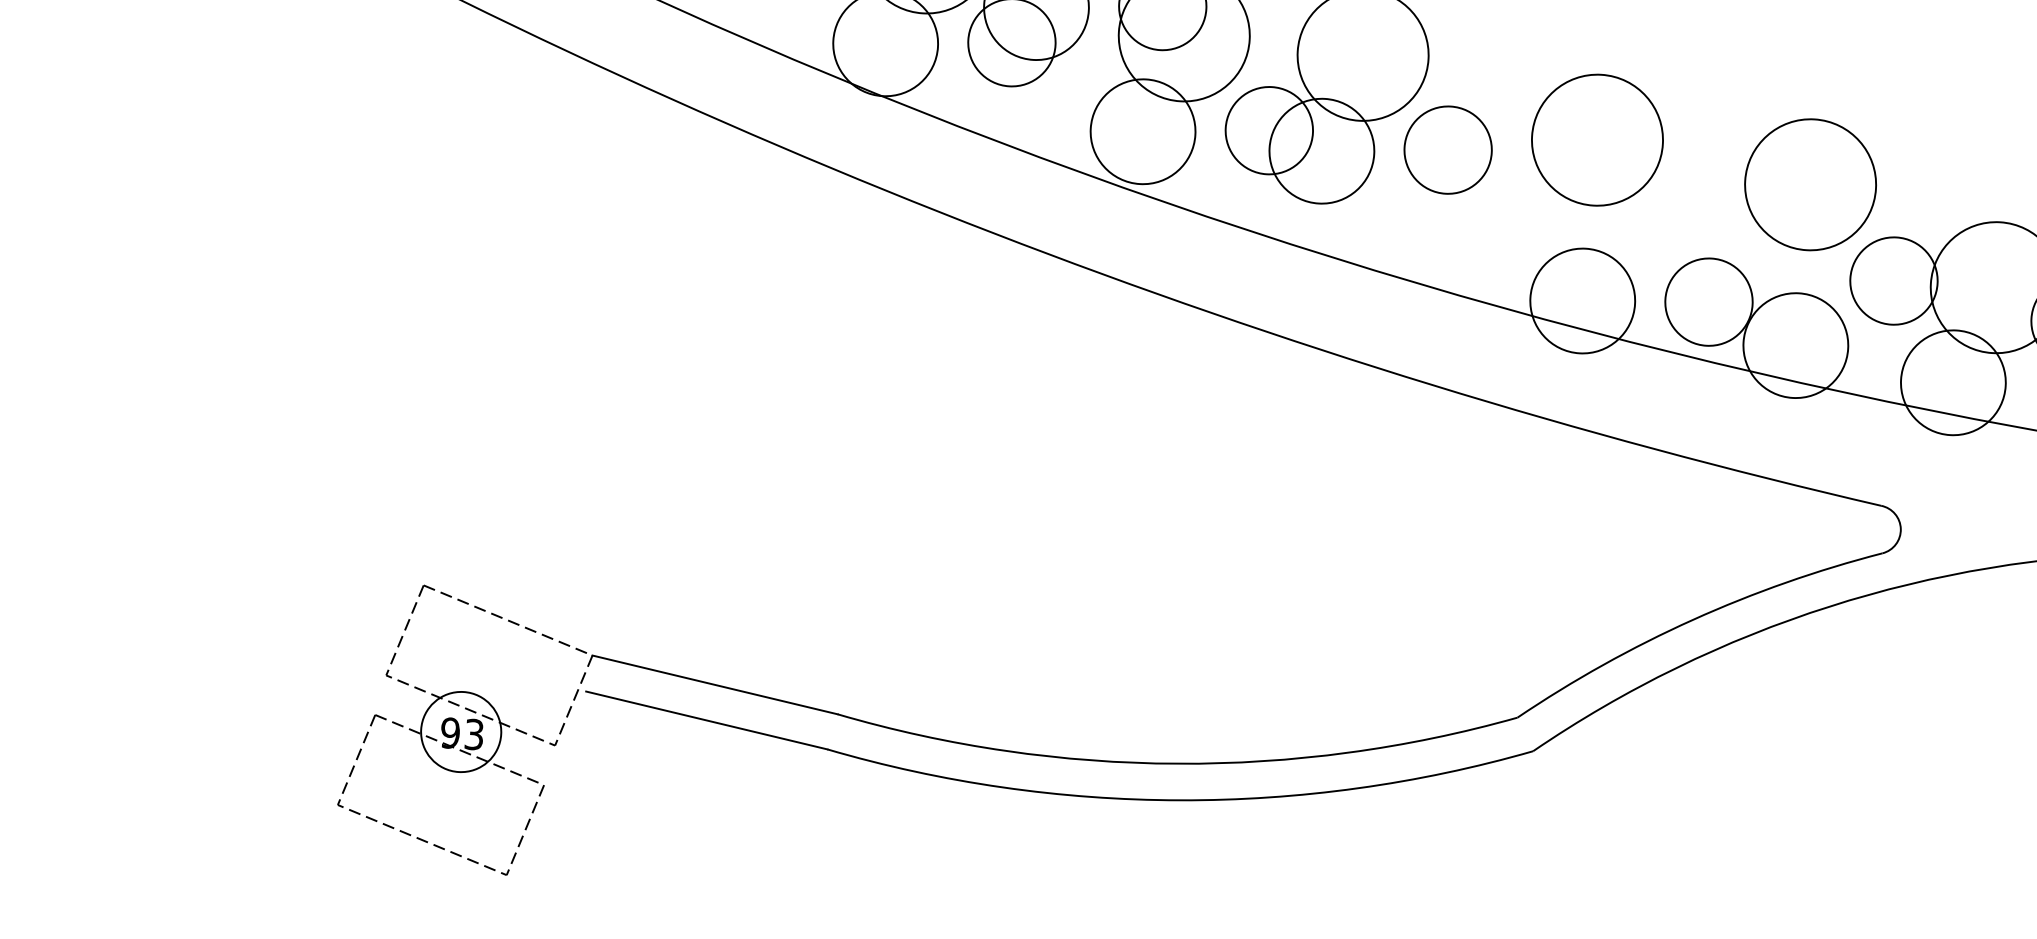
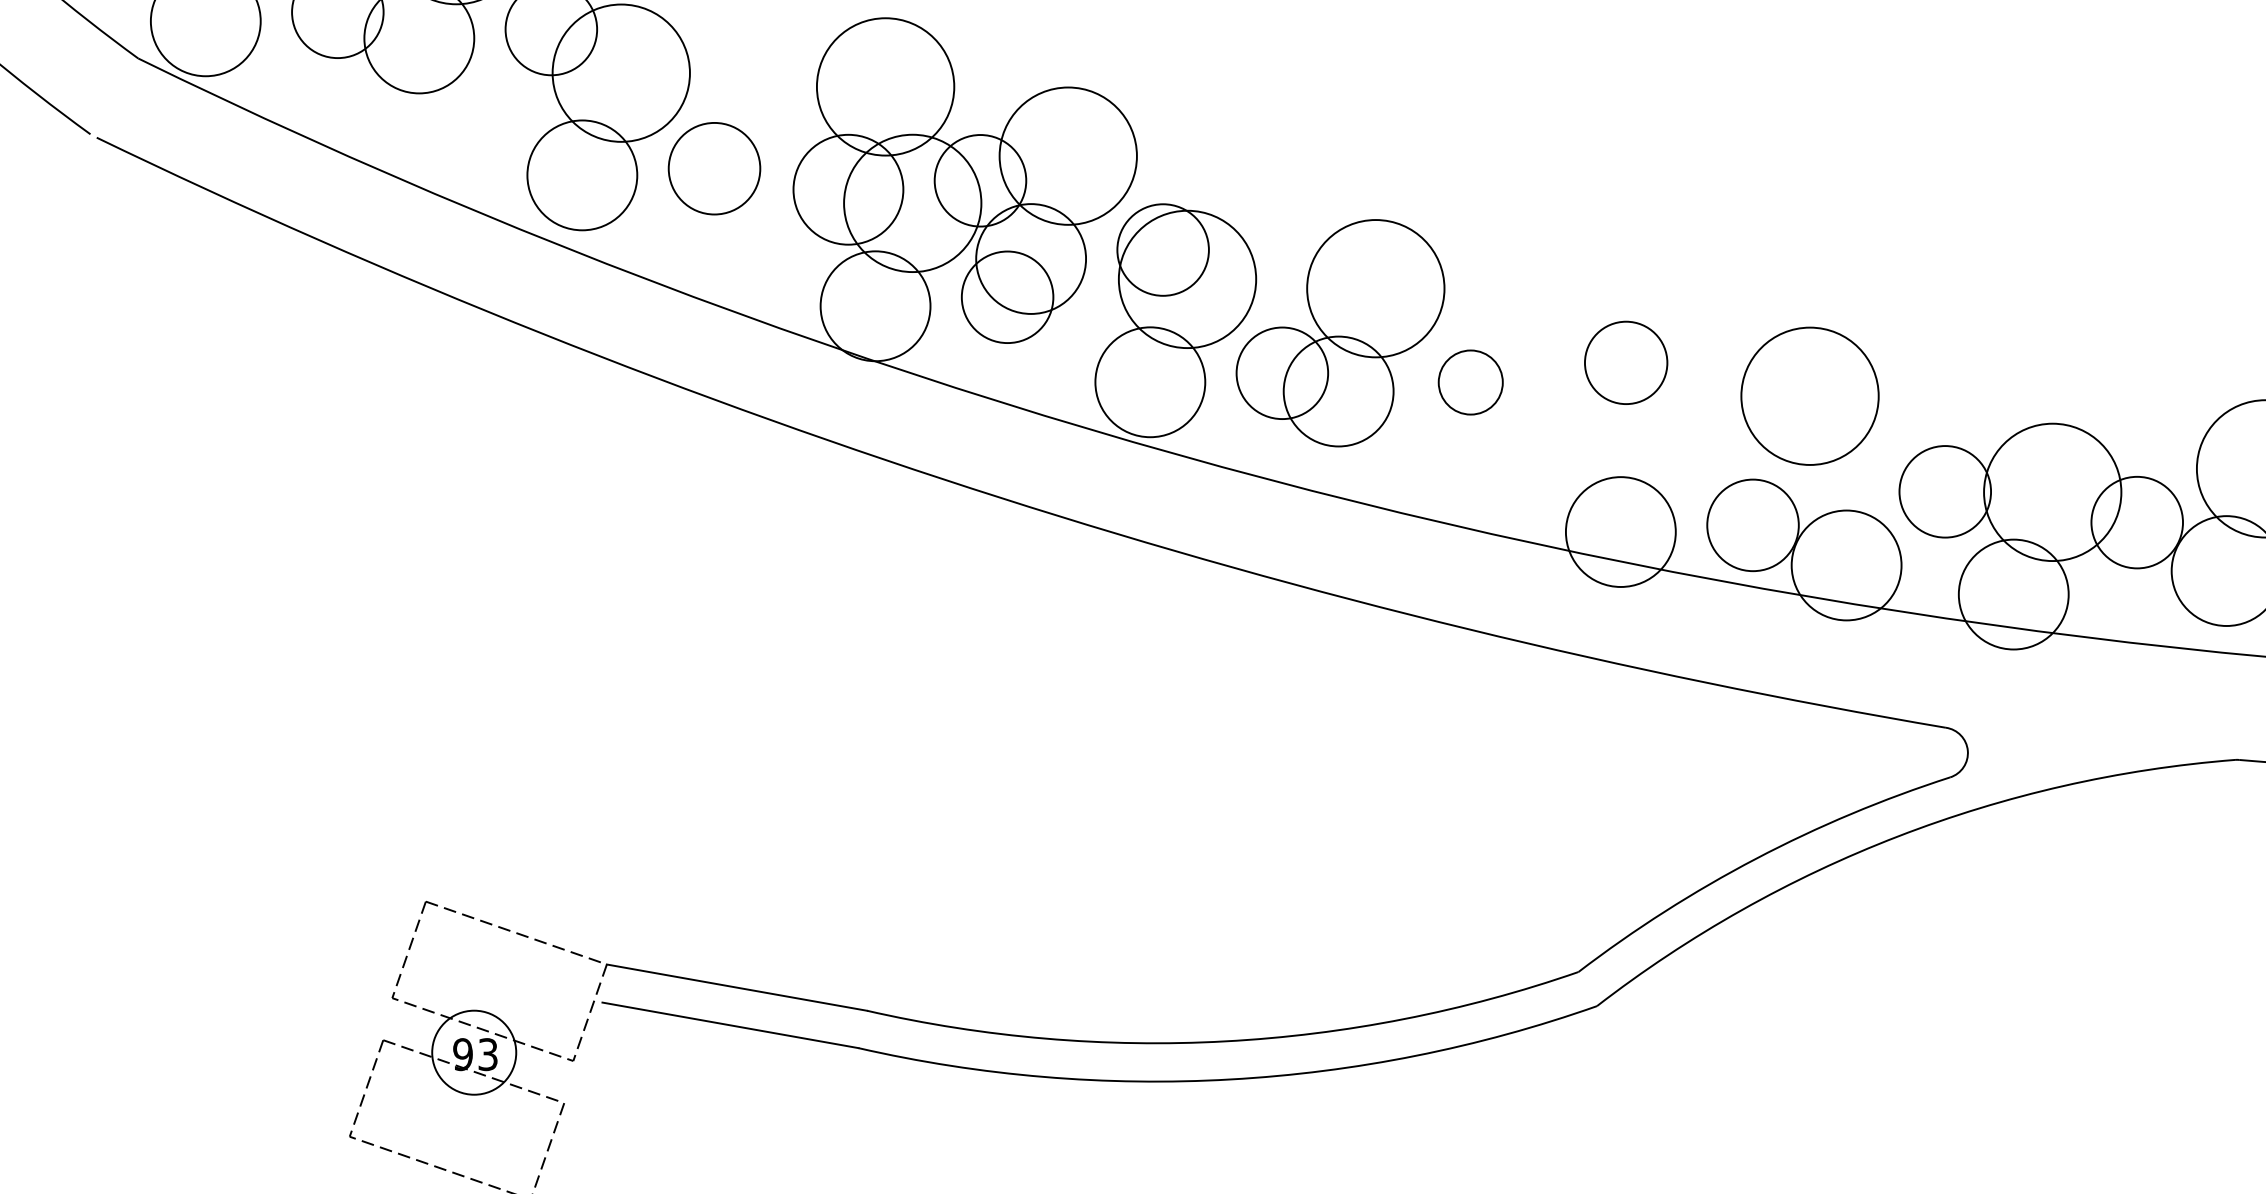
circle: (1596, 139) -> (1625, 362), size x0.6
circle: (1447, 150) -> (1470, 382), size x0.7
circle: (1810, 184) -> (1809, 395), moved

